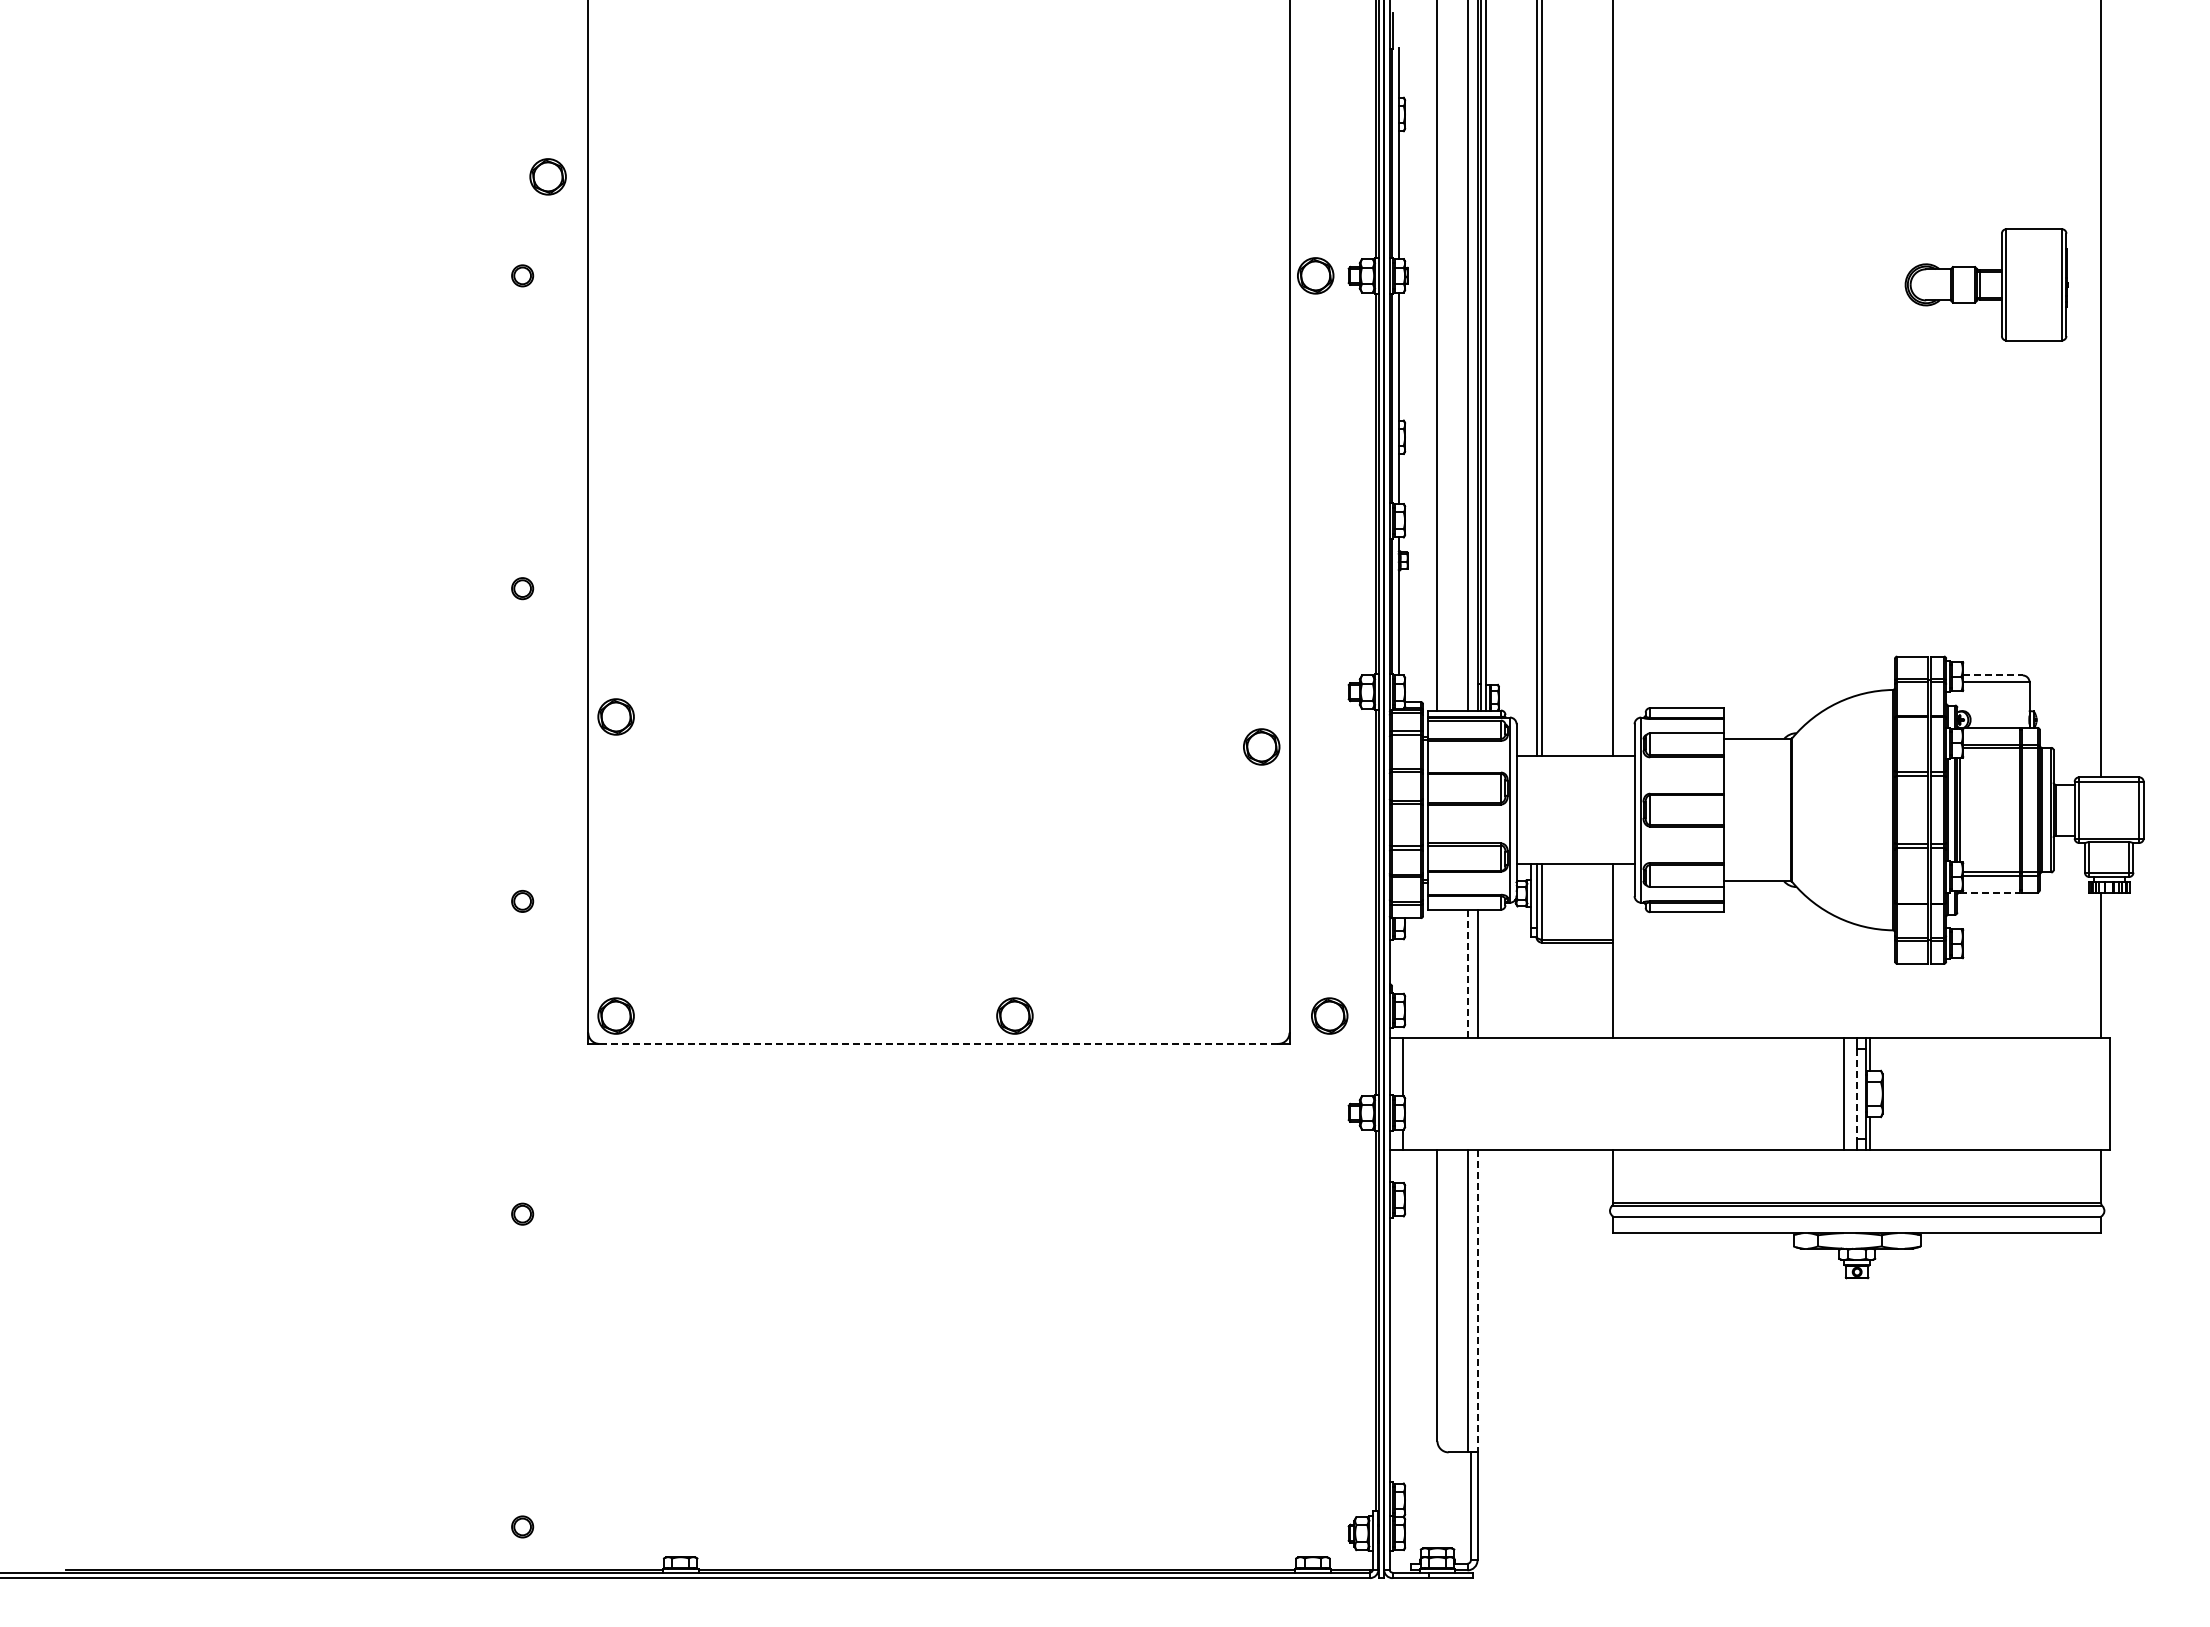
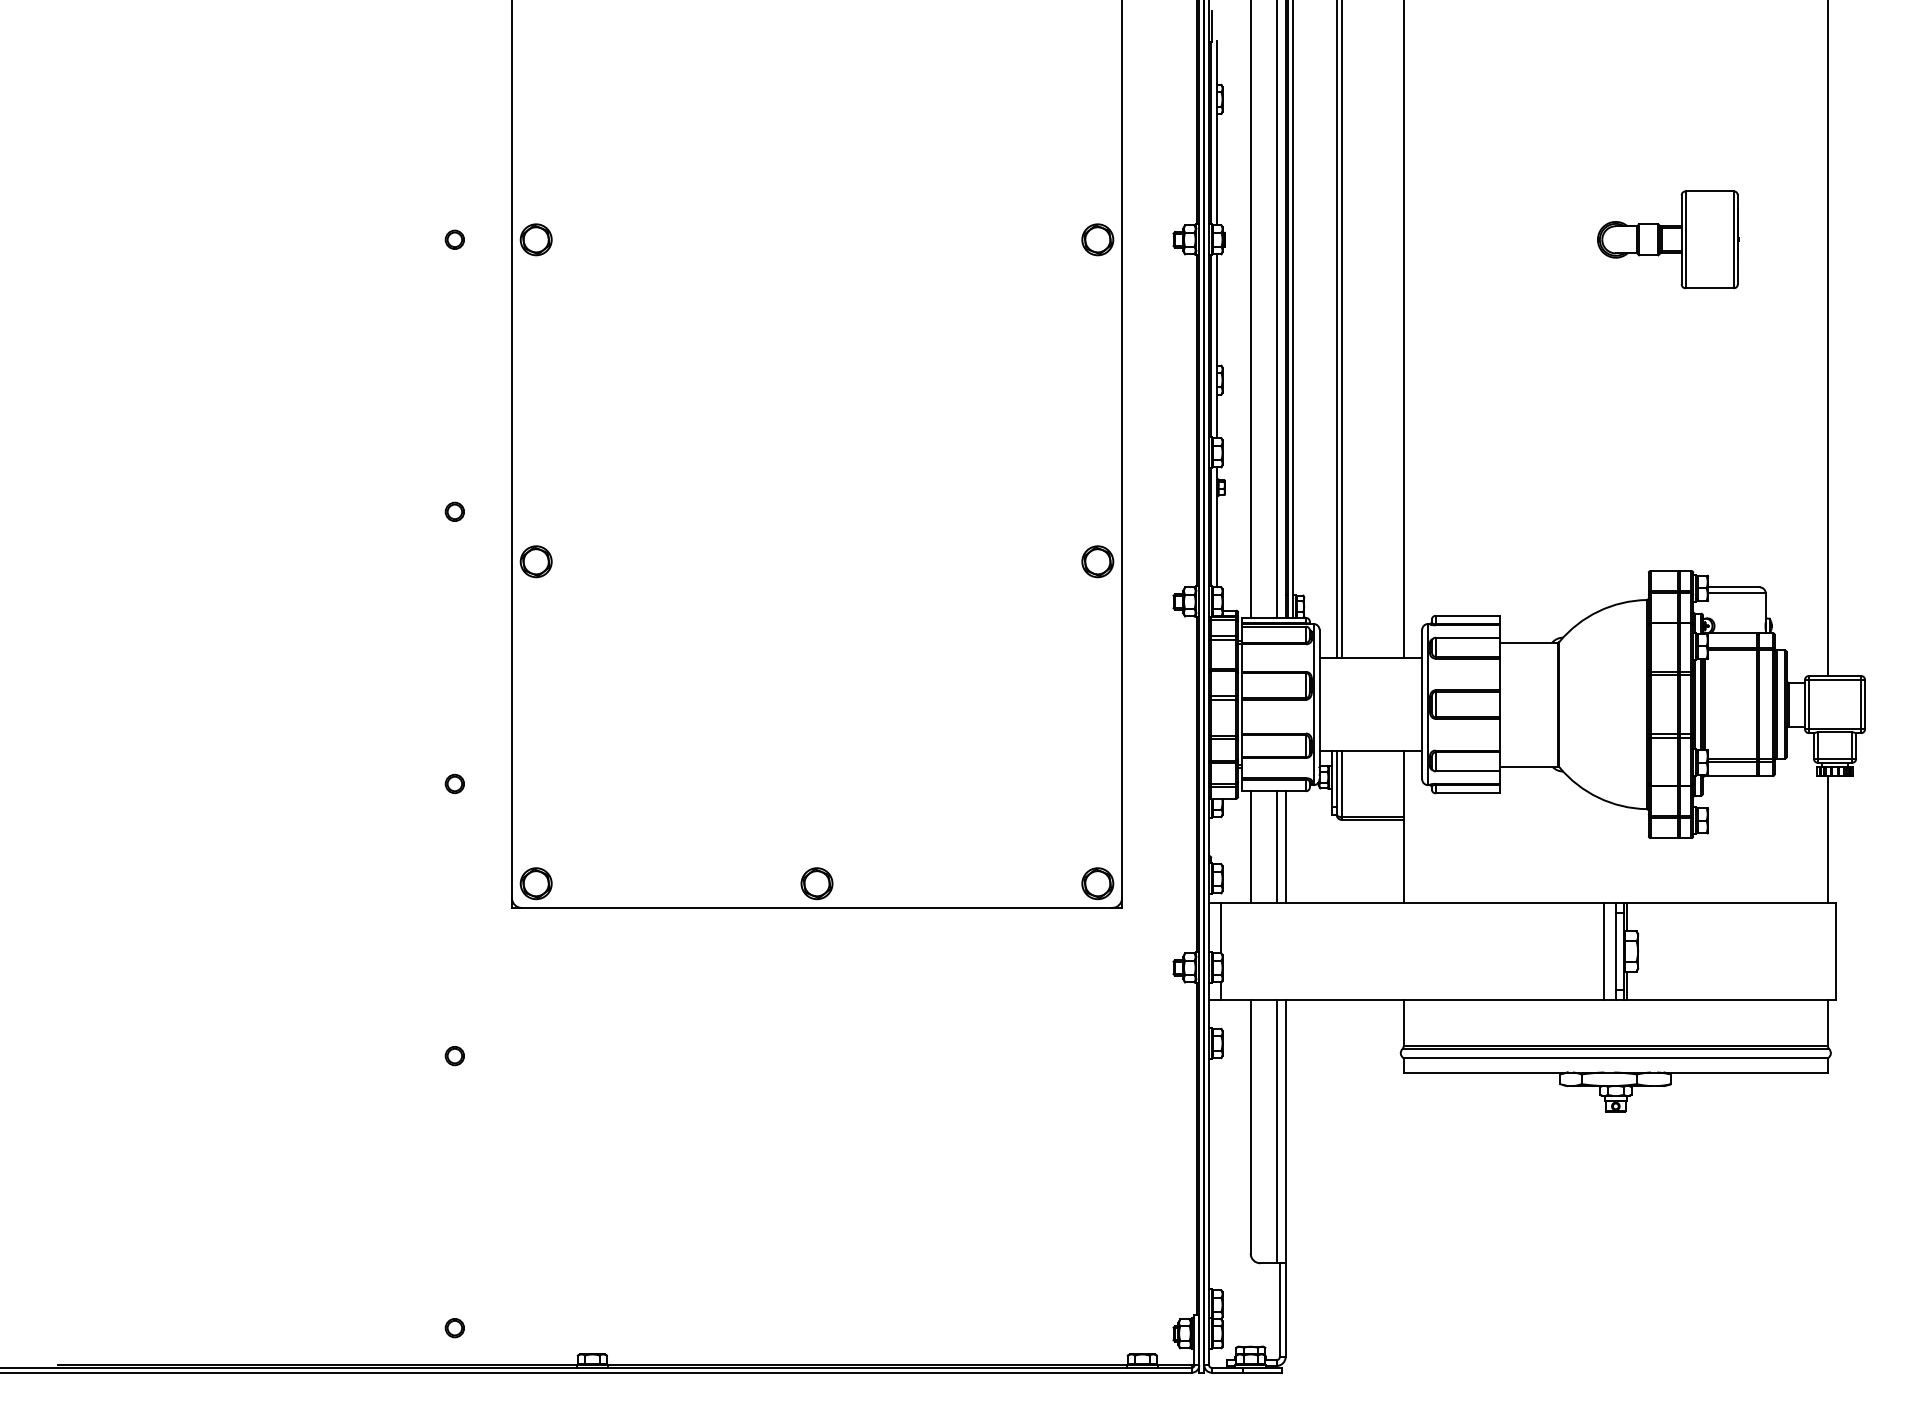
part: (547, 176) -> (535, 239), moved
part: (1315, 275) -> (1097, 239), moved
part: (1986, 284) -> (1668, 239), moved
line: (1992, 675) -> (1733, 587), dashed -> solid
part: (615, 716) -> (535, 561), moved
part: (1261, 746) -> (1097, 561), moved
line: (1990, 892) -> (1731, 776), dashed -> solid
line: (1437, 973) -> (1250, 846), added
line: (1467, 973) -> (1276, 846), dashed -> solid
part: (1014, 1015) -> (816, 883), moved
part: (1329, 1015) -> (1097, 883), moved
line: (938, 1043) -> (816, 907), dashed -> solid
line: (1857, 1093) -> (1616, 951), dashed -> solid
line: (1477, 1301) -> (1285, 1132), dashed -> solid

